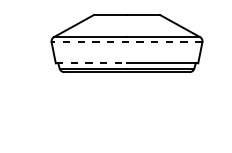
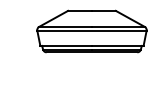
line: (126, 42) -> (91, 30), dashed -> solid
line: (91, 63) -> (66, 46), dashed -> solid

